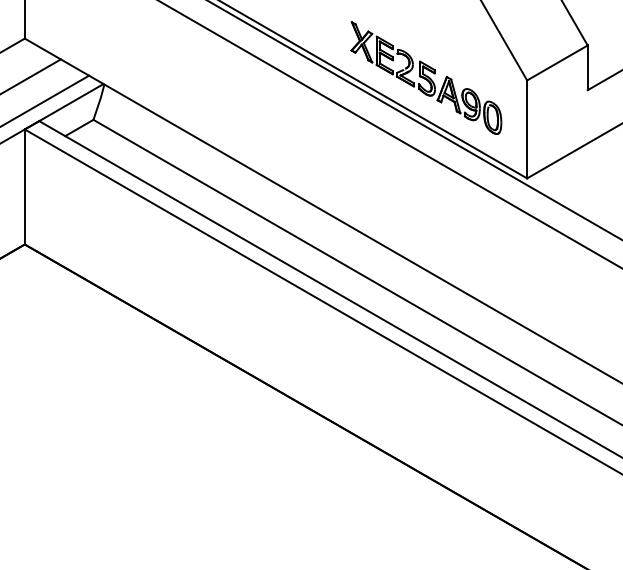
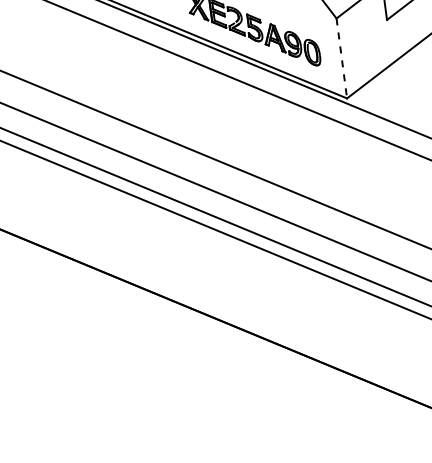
line: (527, 129) -> (342, 58), solid -> dashed

